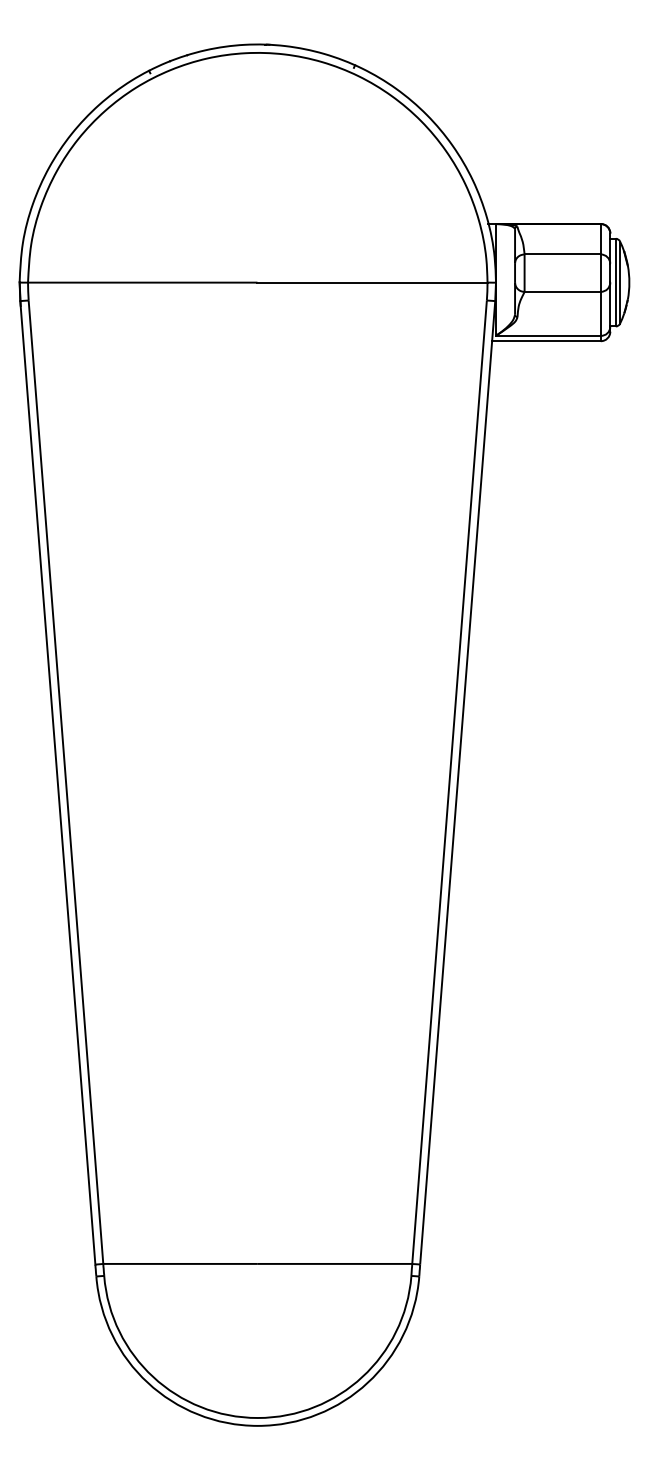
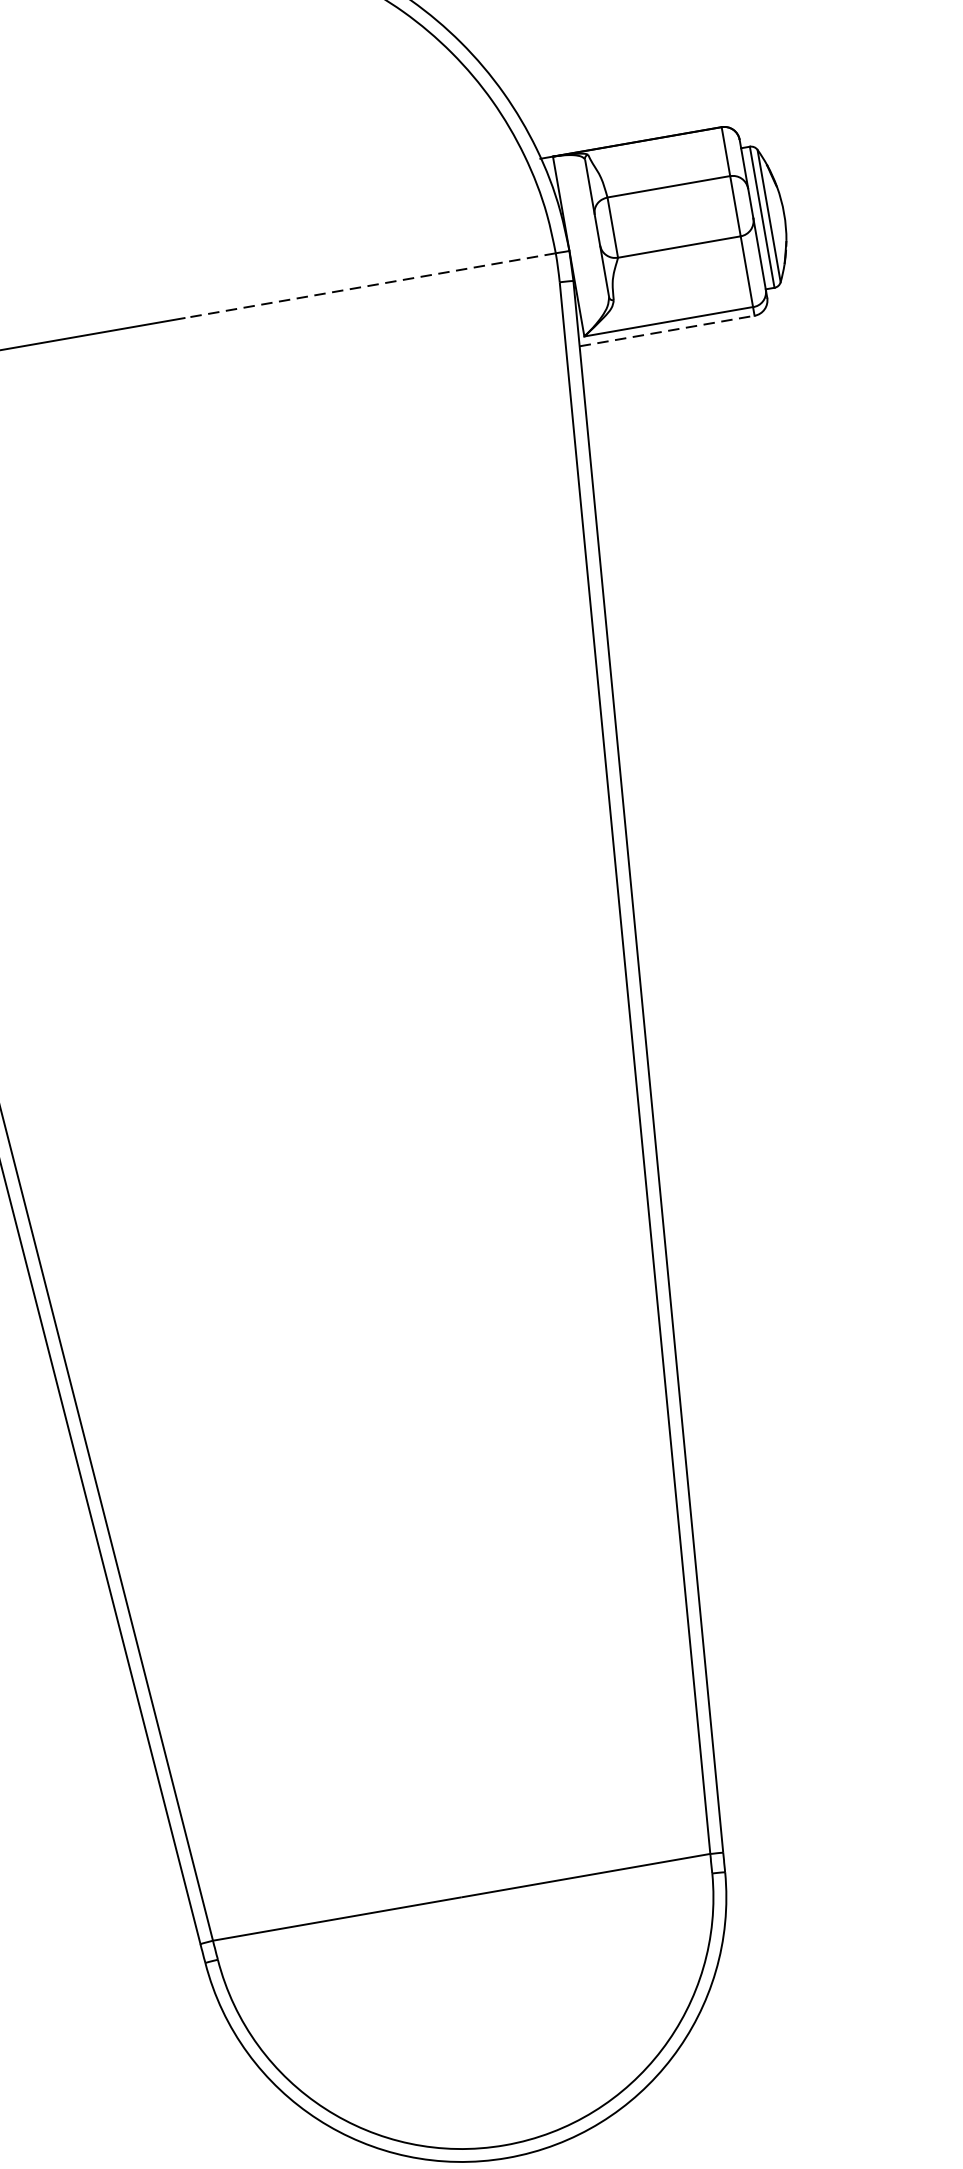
line: (371, 282) -> (369, 285), solid -> dashed
line: (546, 341) -> (667, 331), solid -> dashed

